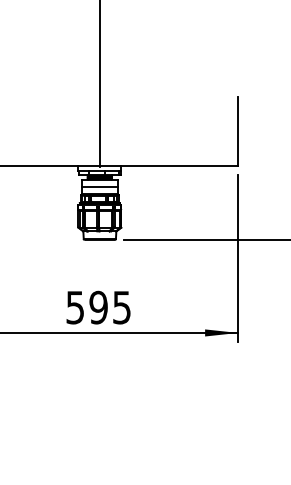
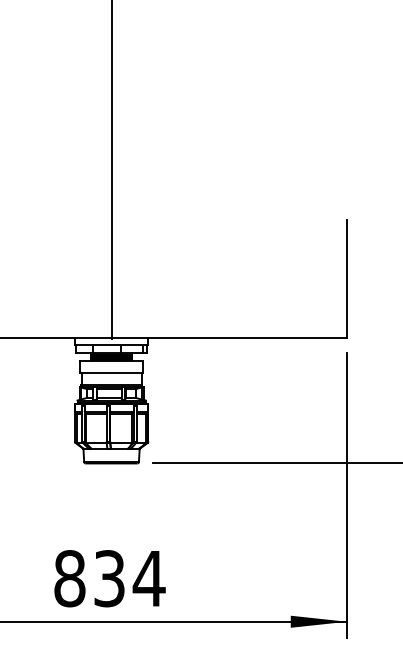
text: (98, 307) -> (109, 578), 595 -> 834

